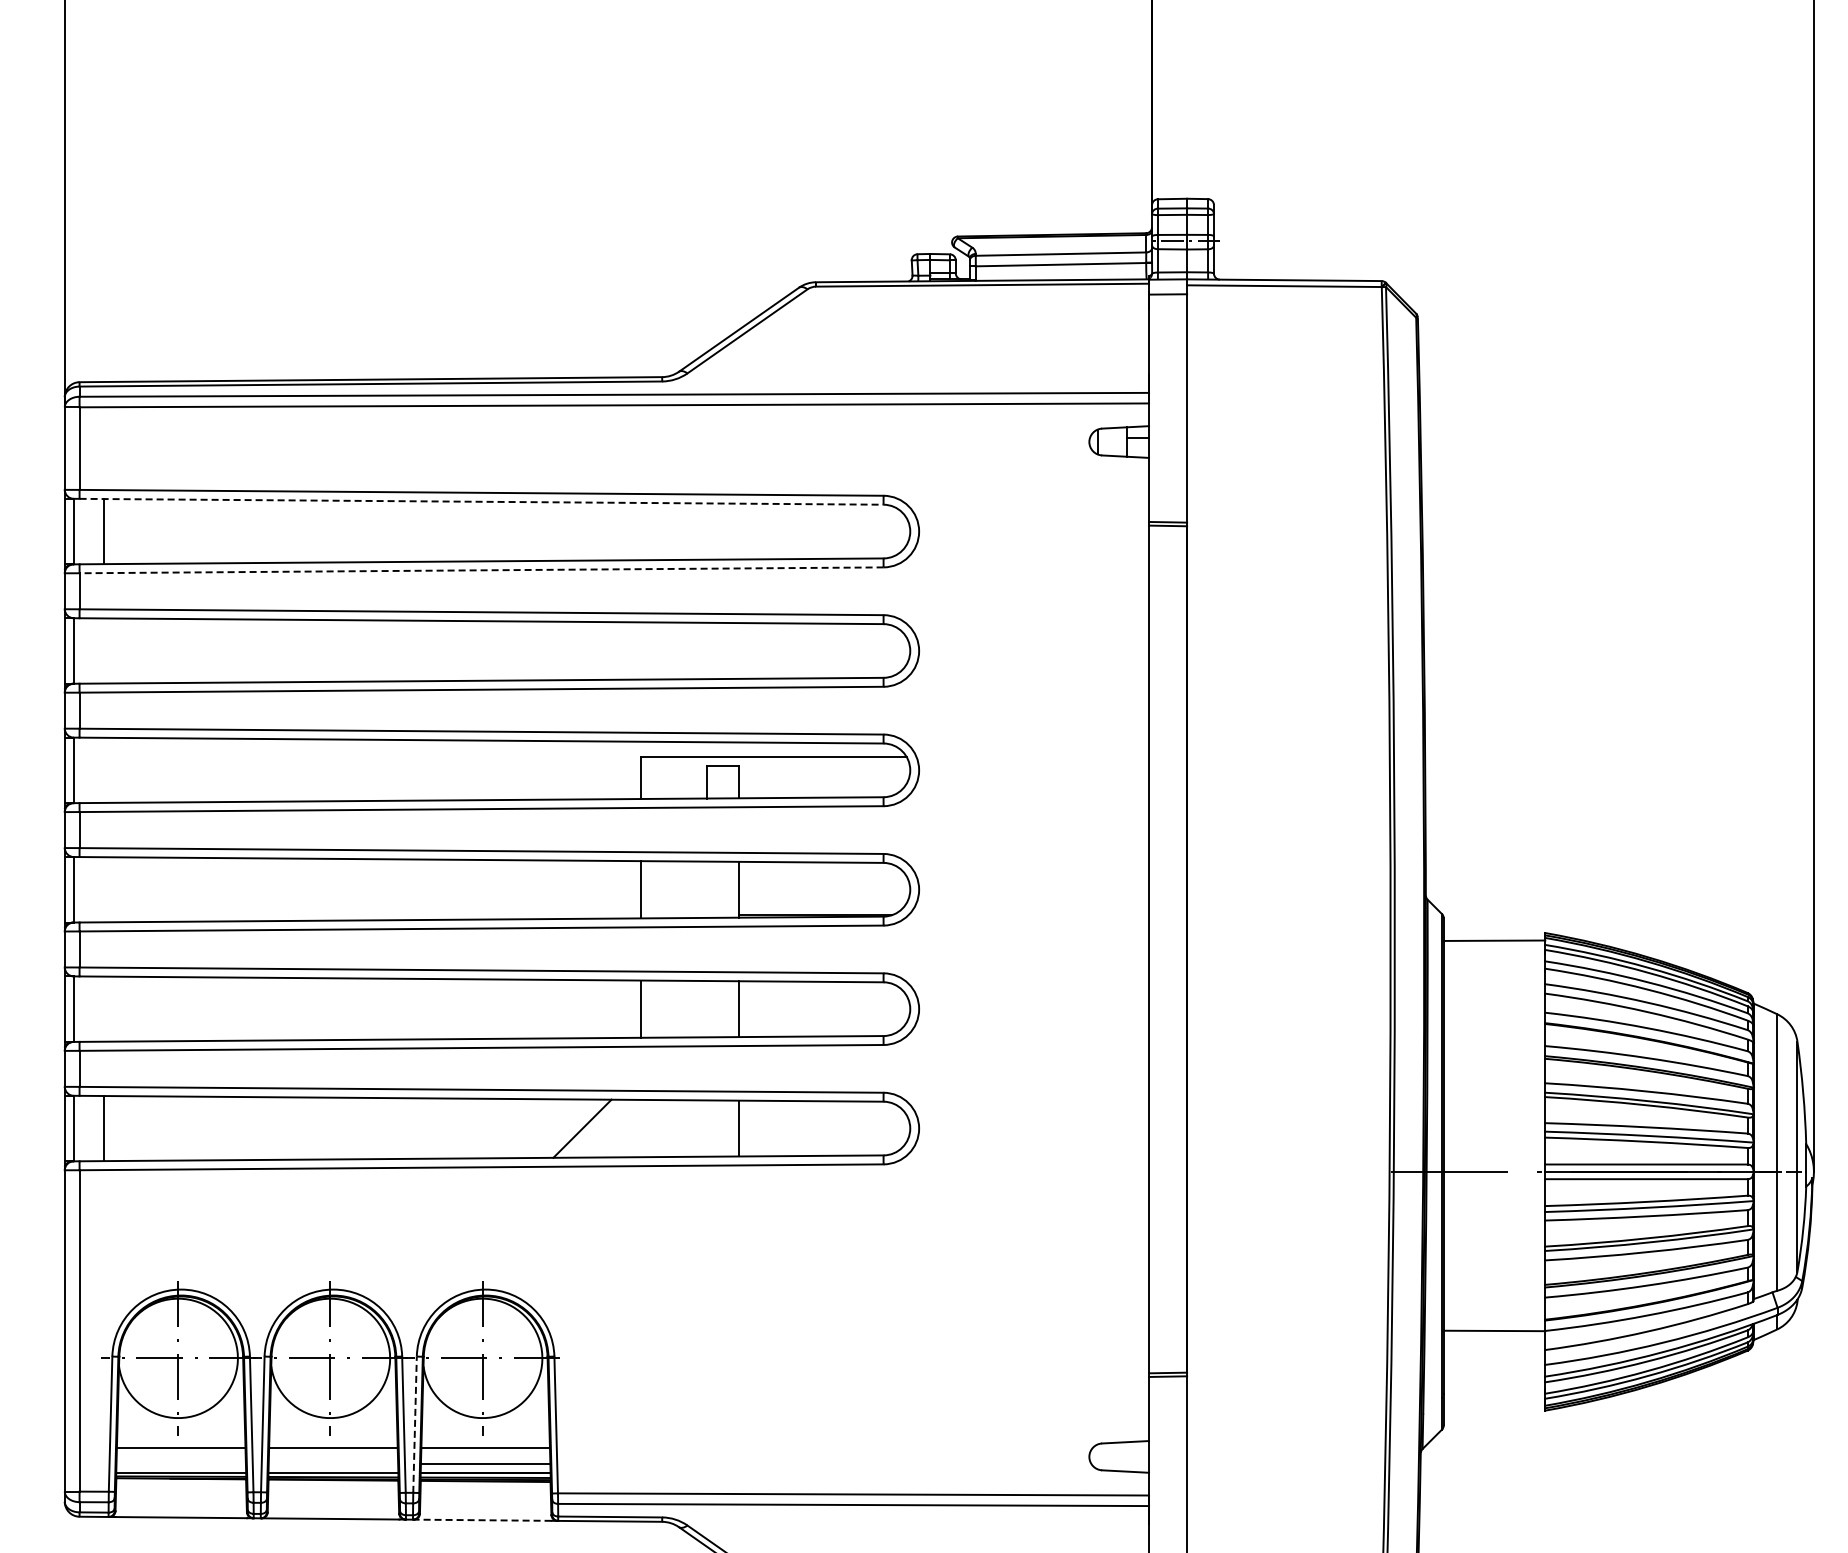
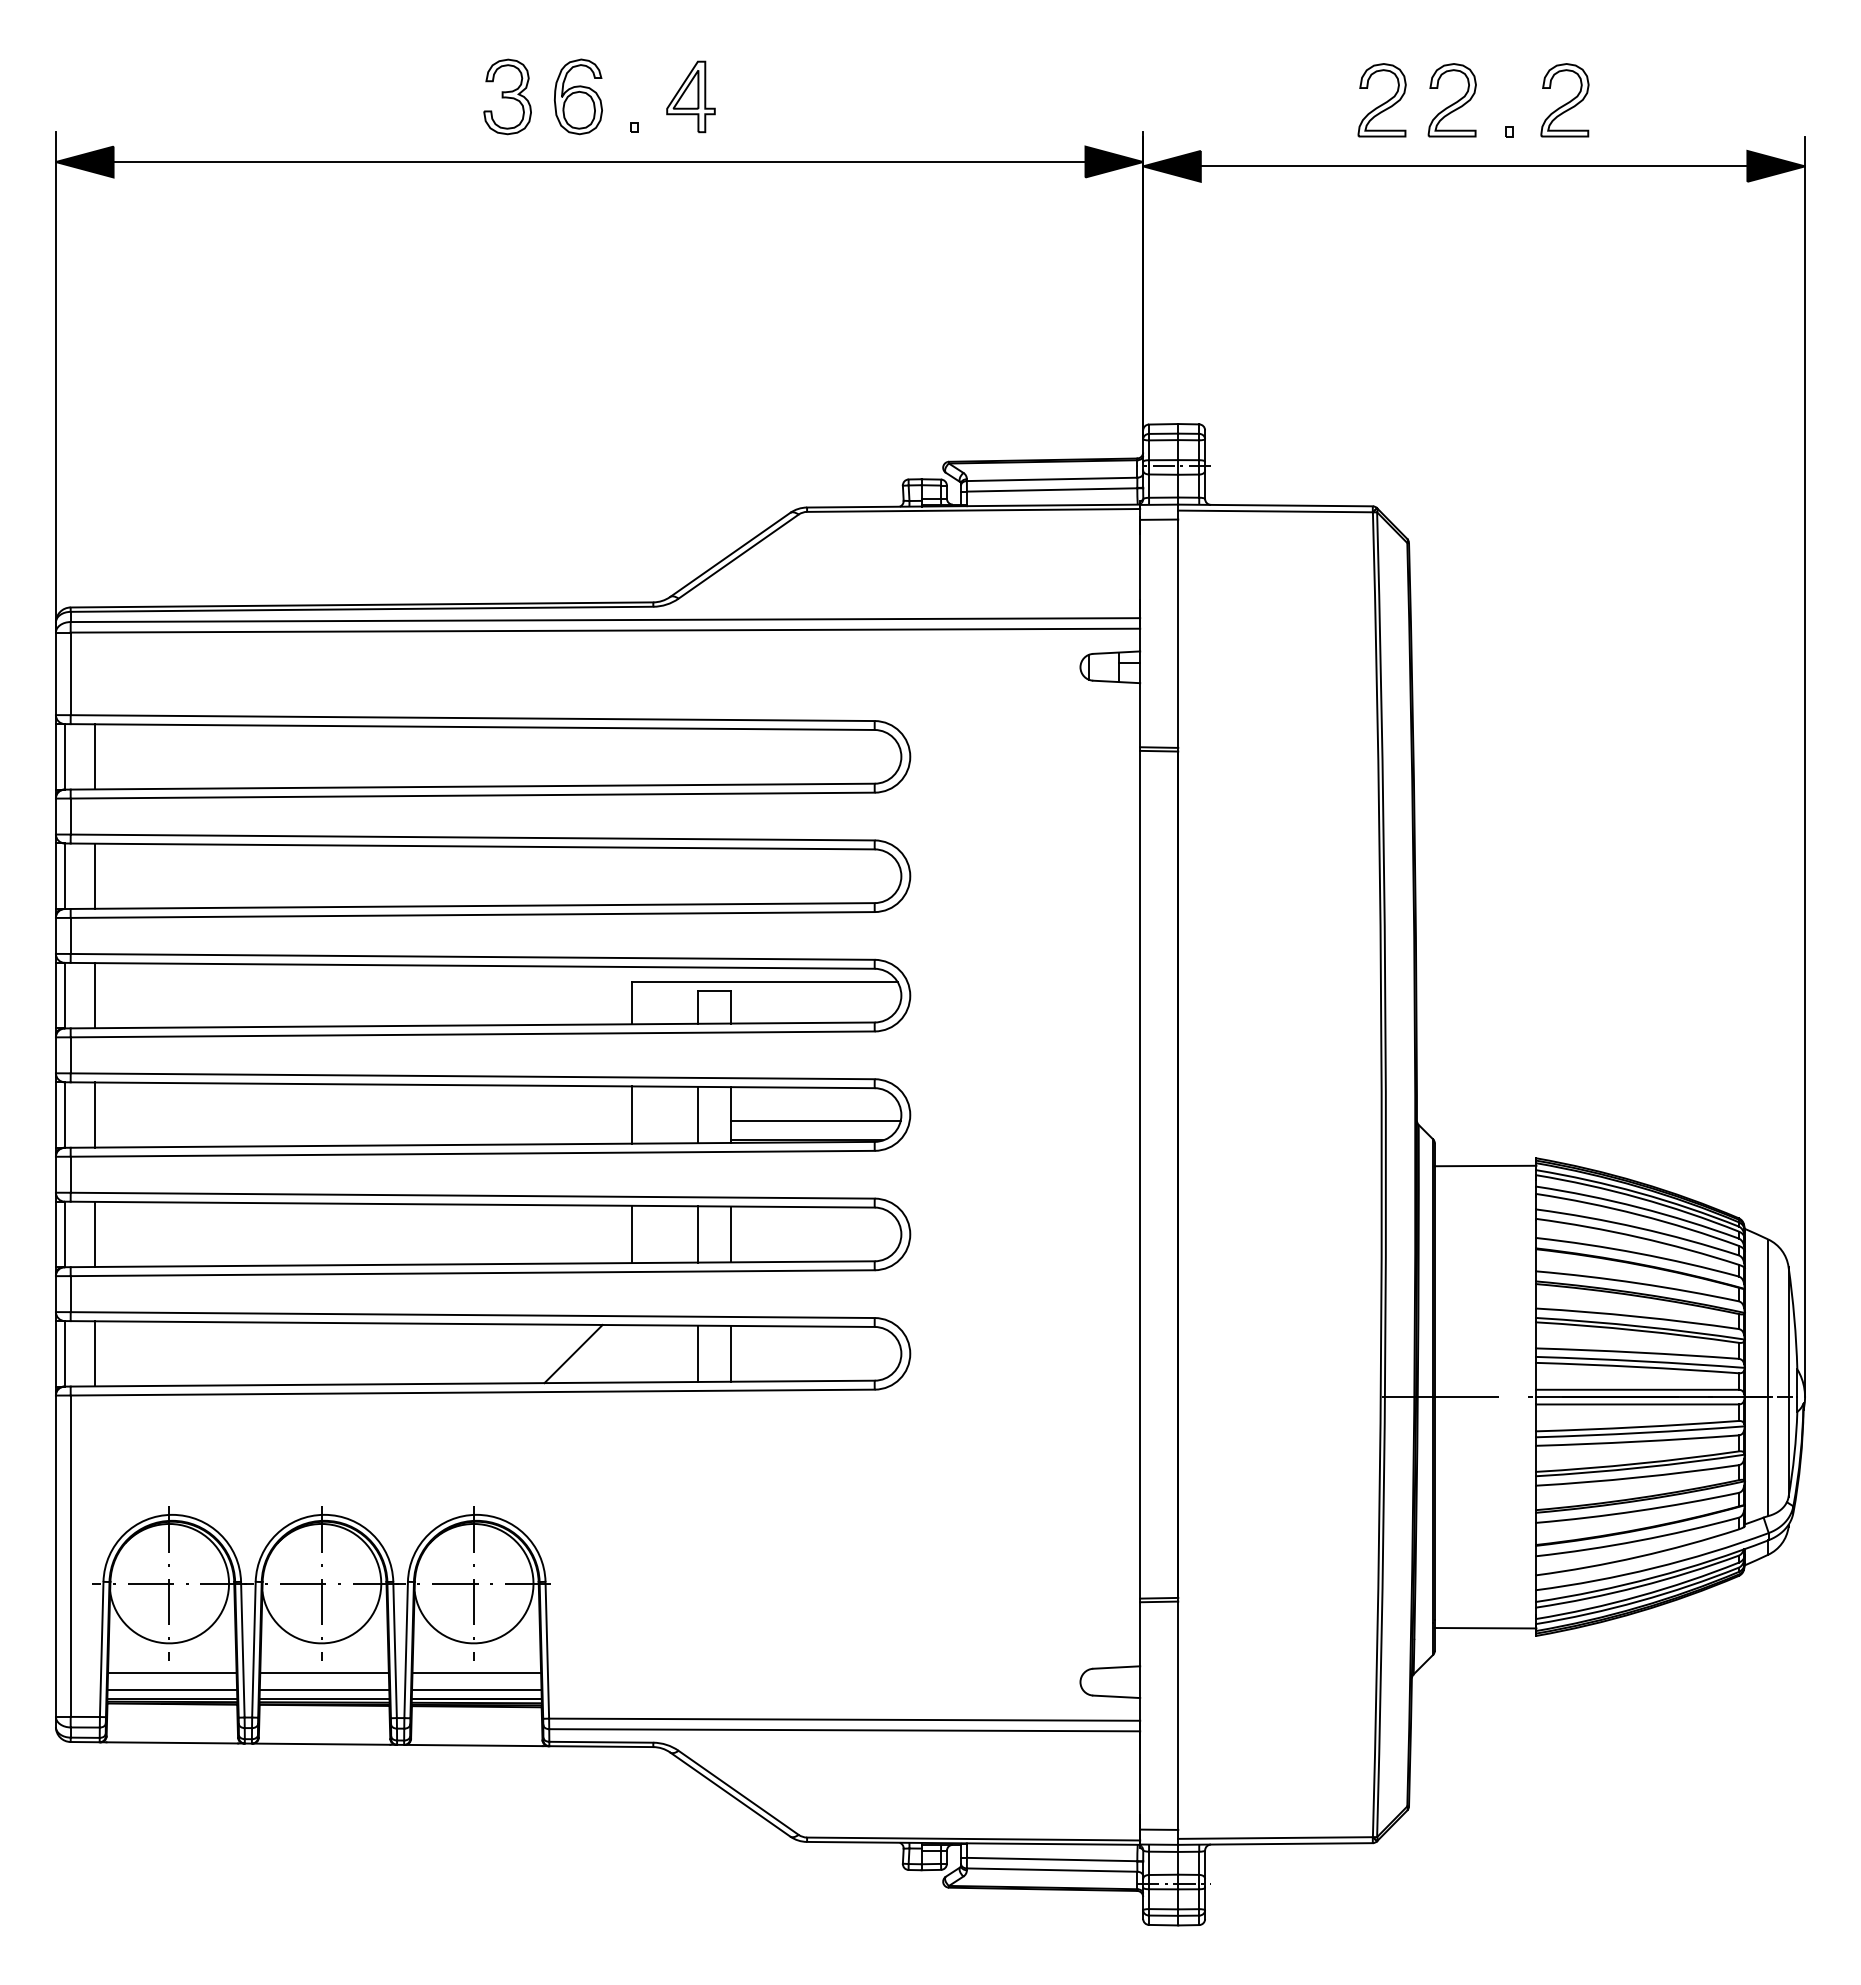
line: (482, 502) -> (473, 727), dashed -> solid
line: (481, 570) -> (472, 795), dashed -> solid
line: (103, 650) -> (94, 875), added
line: (103, 770) -> (94, 995), added
line: (103, 889) -> (94, 1114), added
line: (706, 889) -> (697, 1114), added
line: (824, 896) -> (815, 1121), added
line: (103, 1008) -> (94, 1233), added
line: (706, 1009) -> (697, 1234), added
line: (706, 1128) -> (697, 1353), added
line: (1494, 1331) -> (1485, 1628), moved
line: (415, 1424) -> (406, 1649), dashed -> solid
line: (181, 1464) -> (172, 1689), added
line: (333, 1464) -> (324, 1689), added
line: (482, 1520) -> (473, 1745), dashed -> solid

